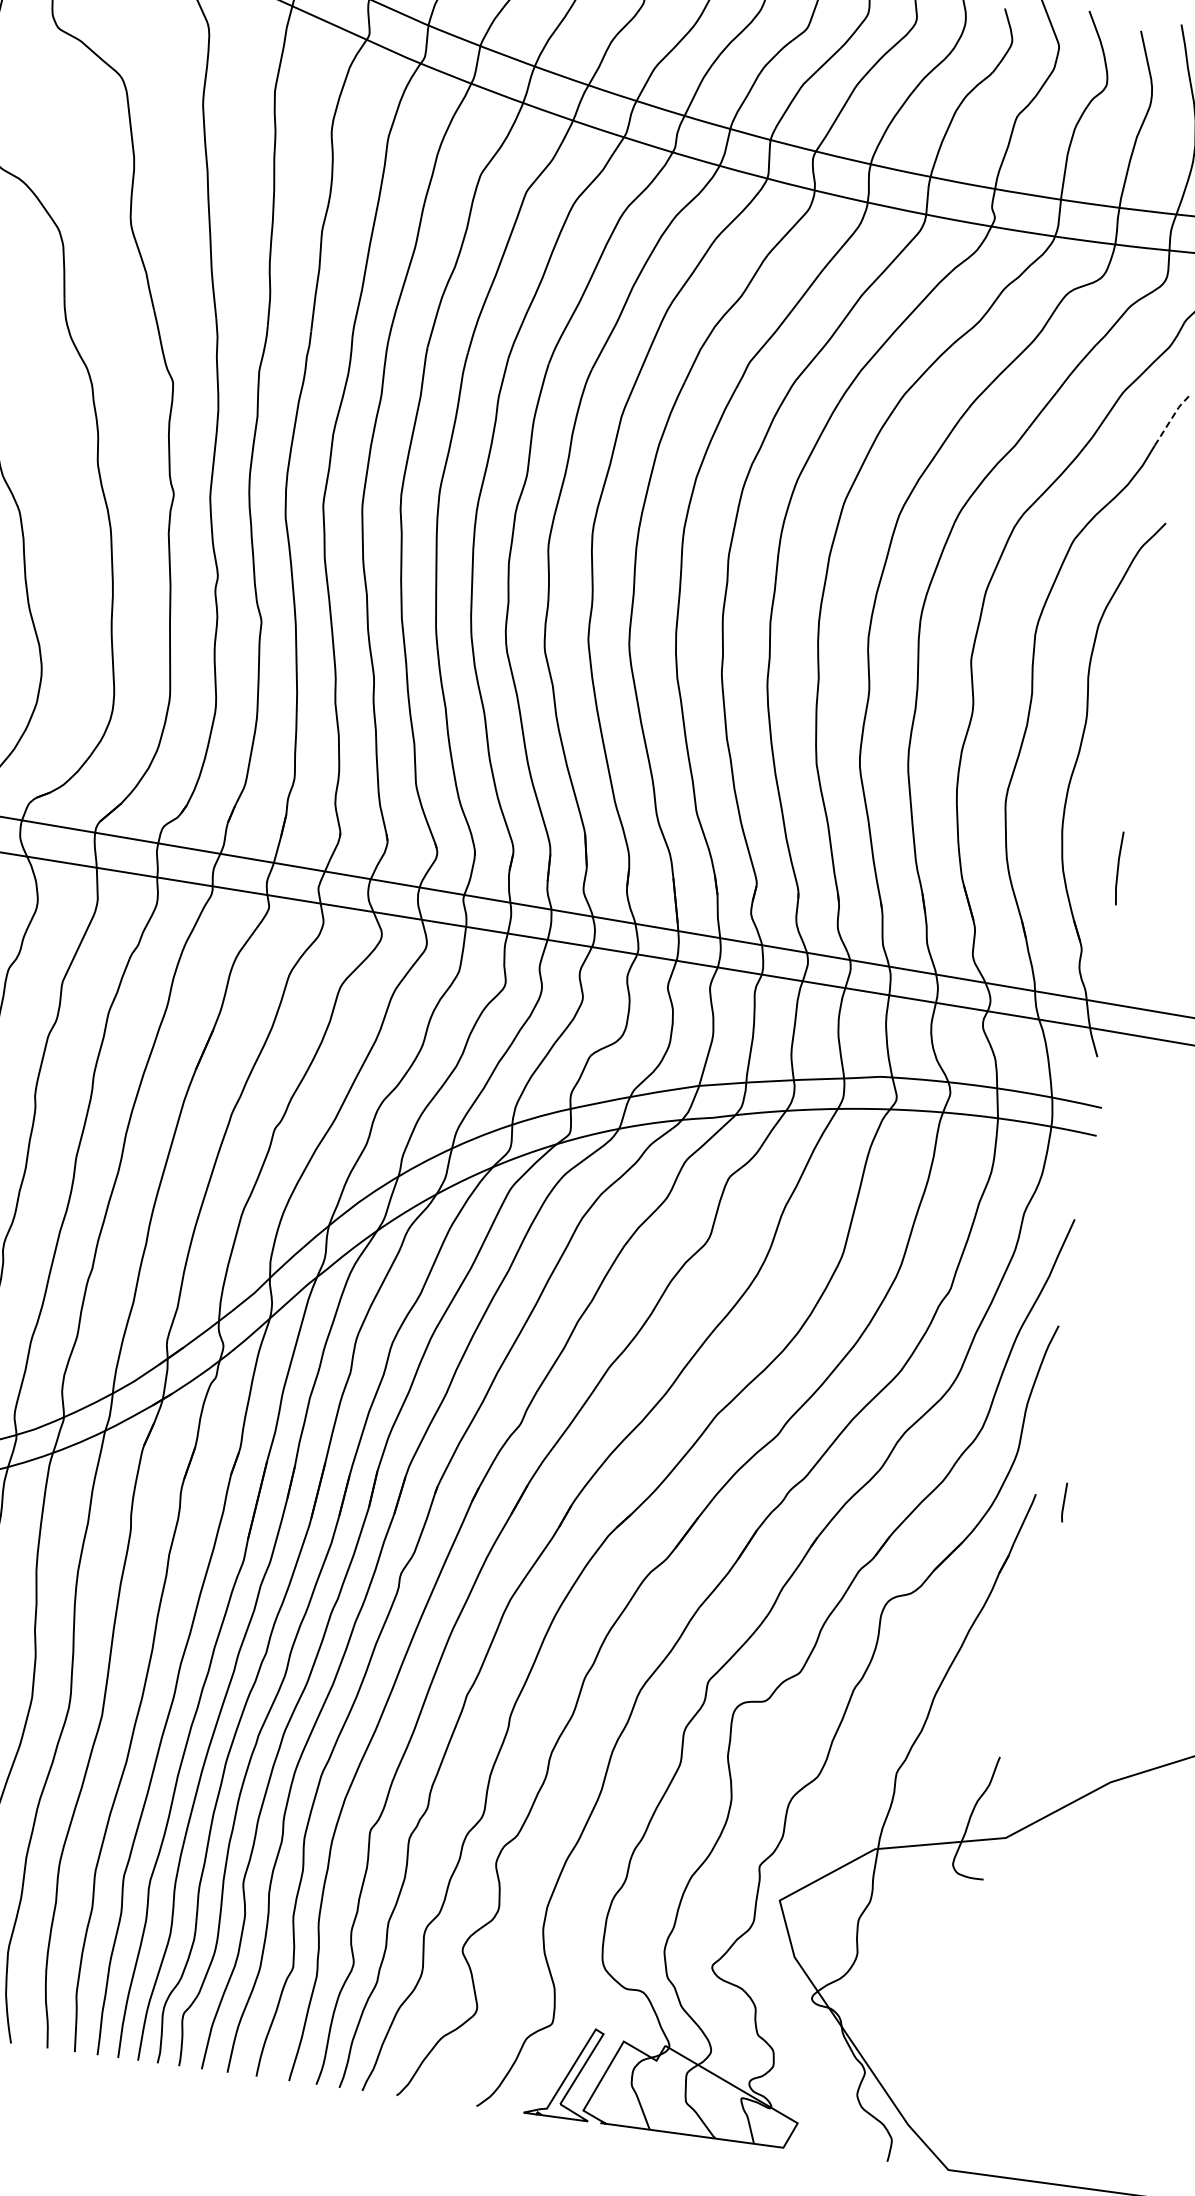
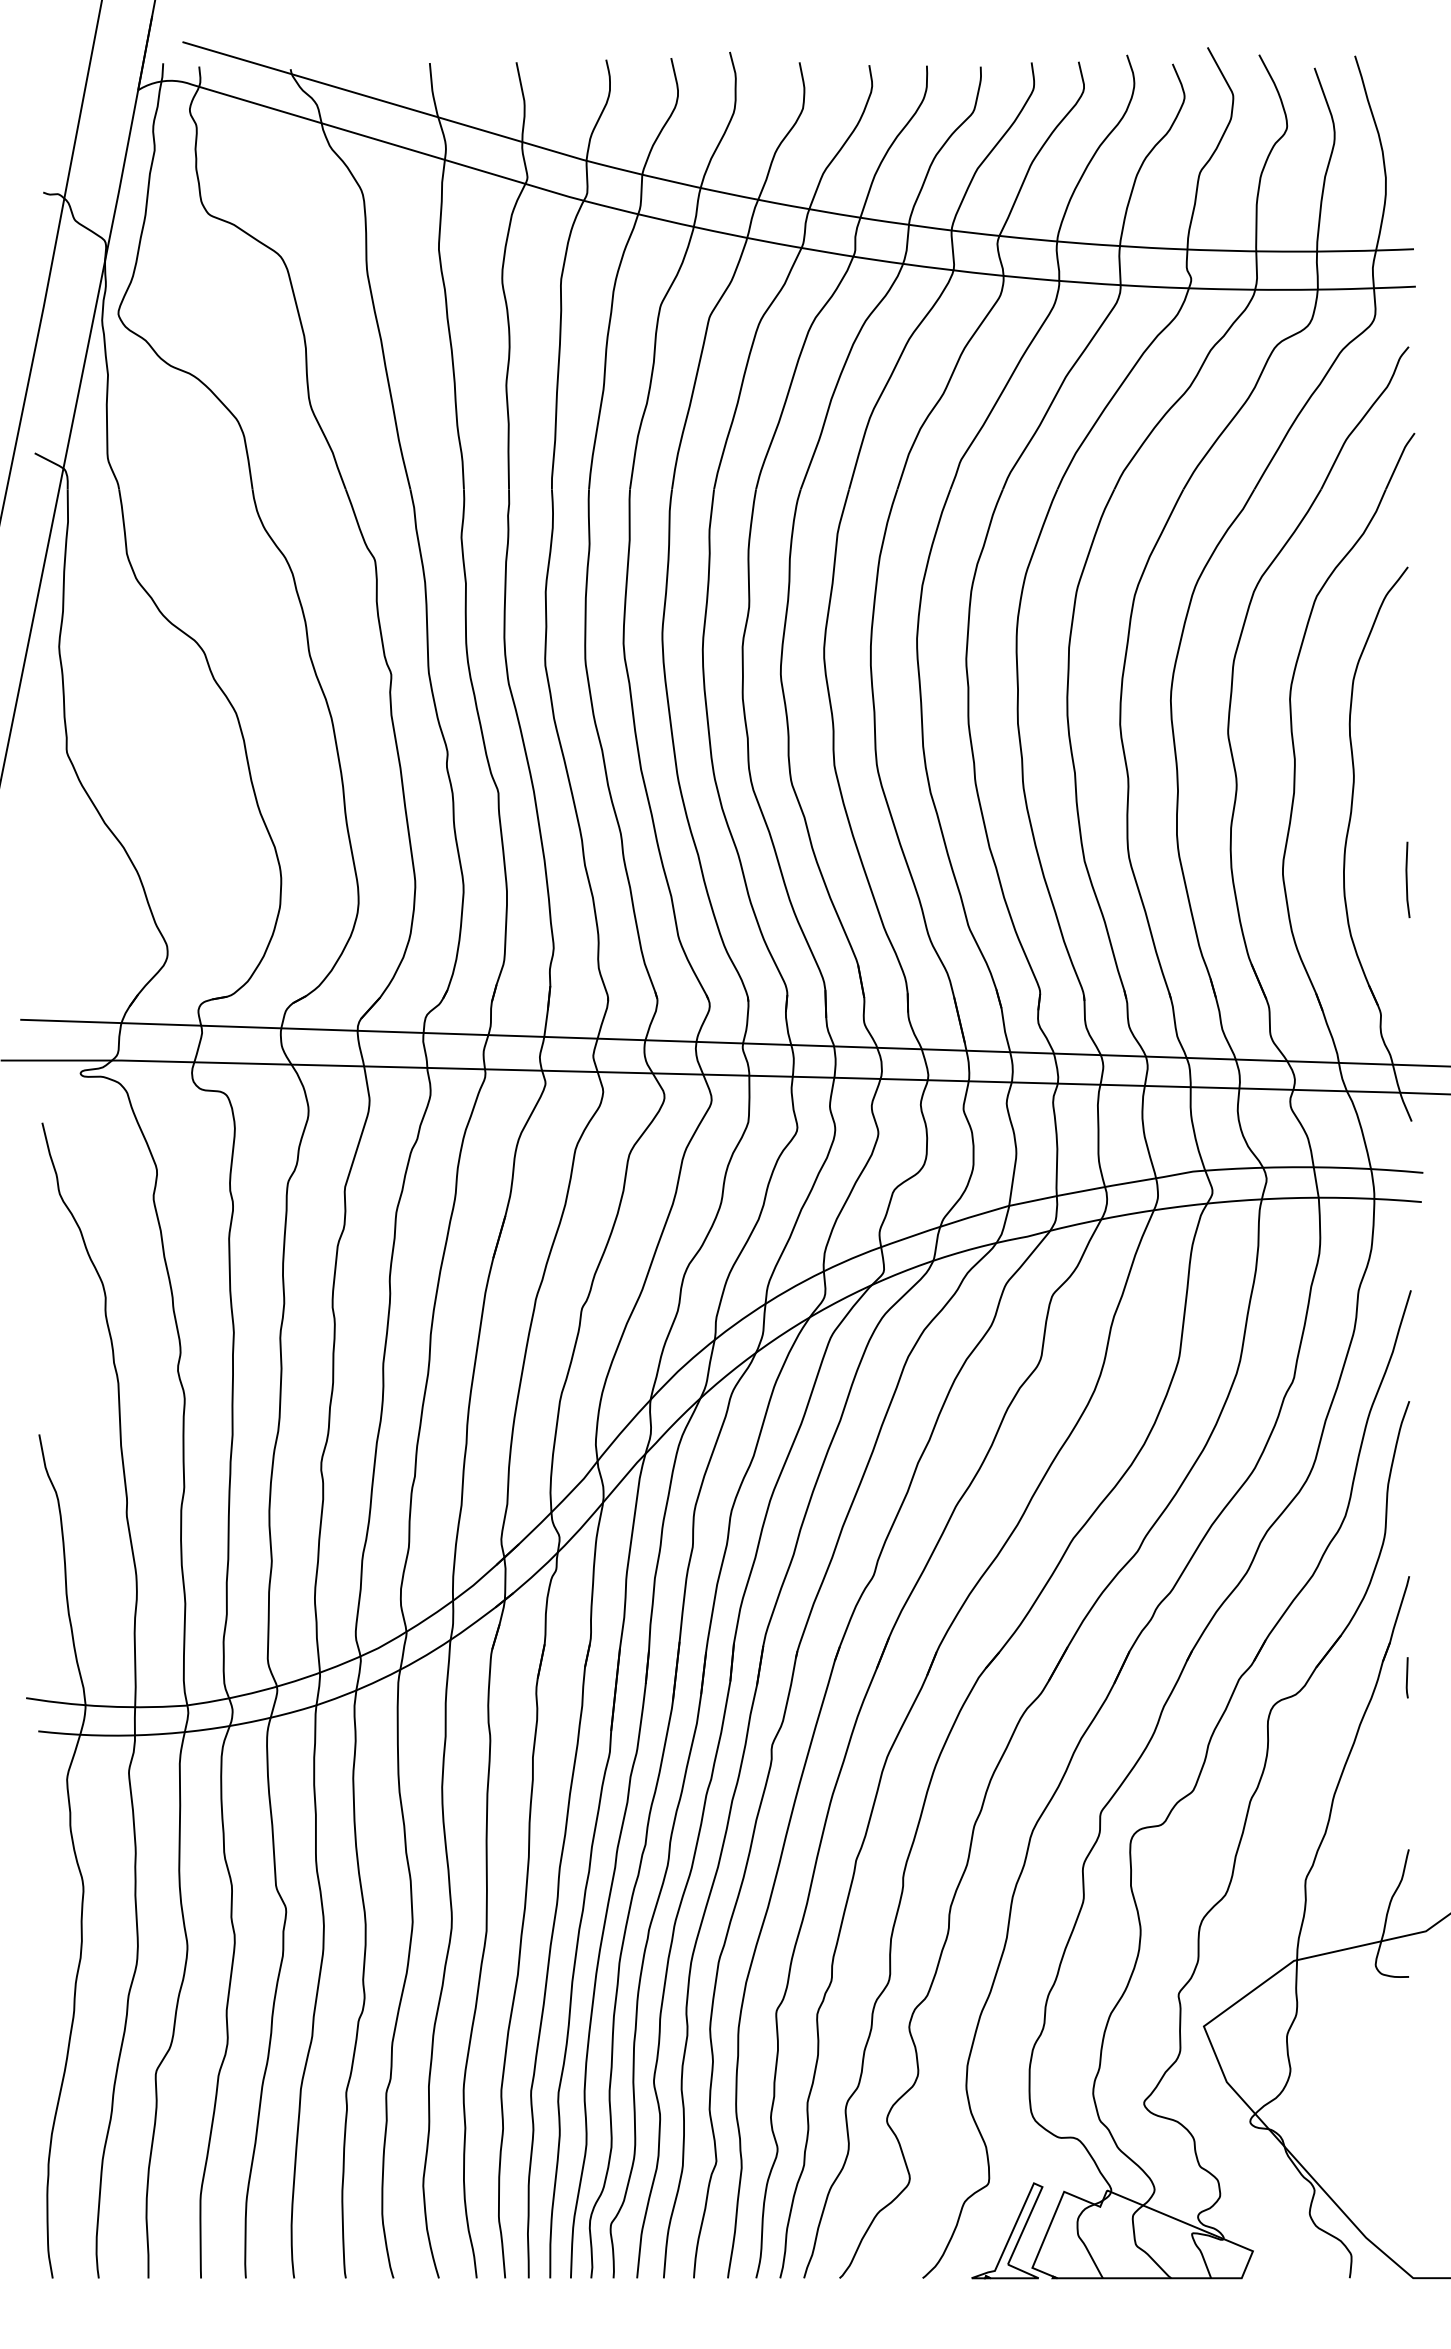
line: (1171, 417) -> (1399, 458), dashed -> solid
line: (1118, 867) -> (1407, 879), moved
line: (1063, 1502) -> (1406, 1677), moved

